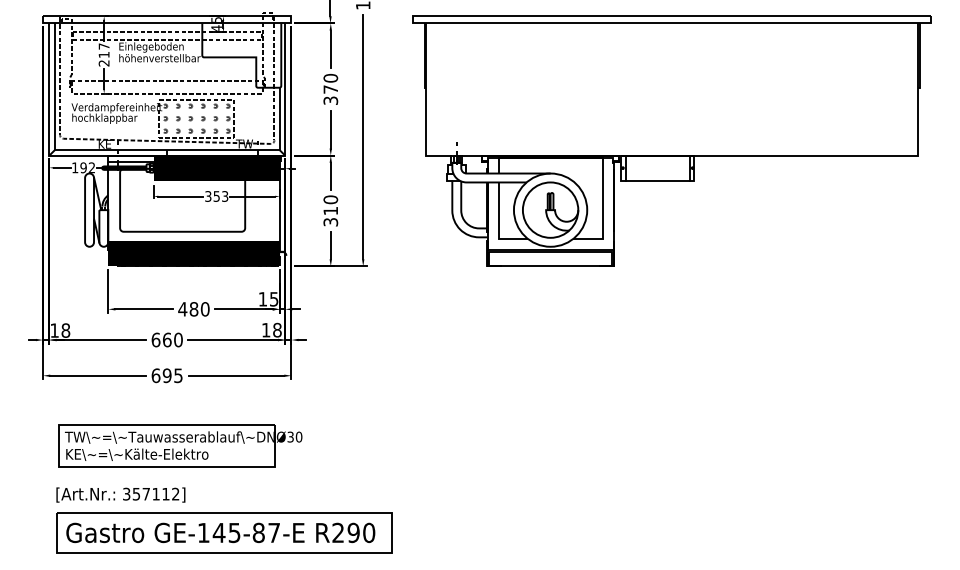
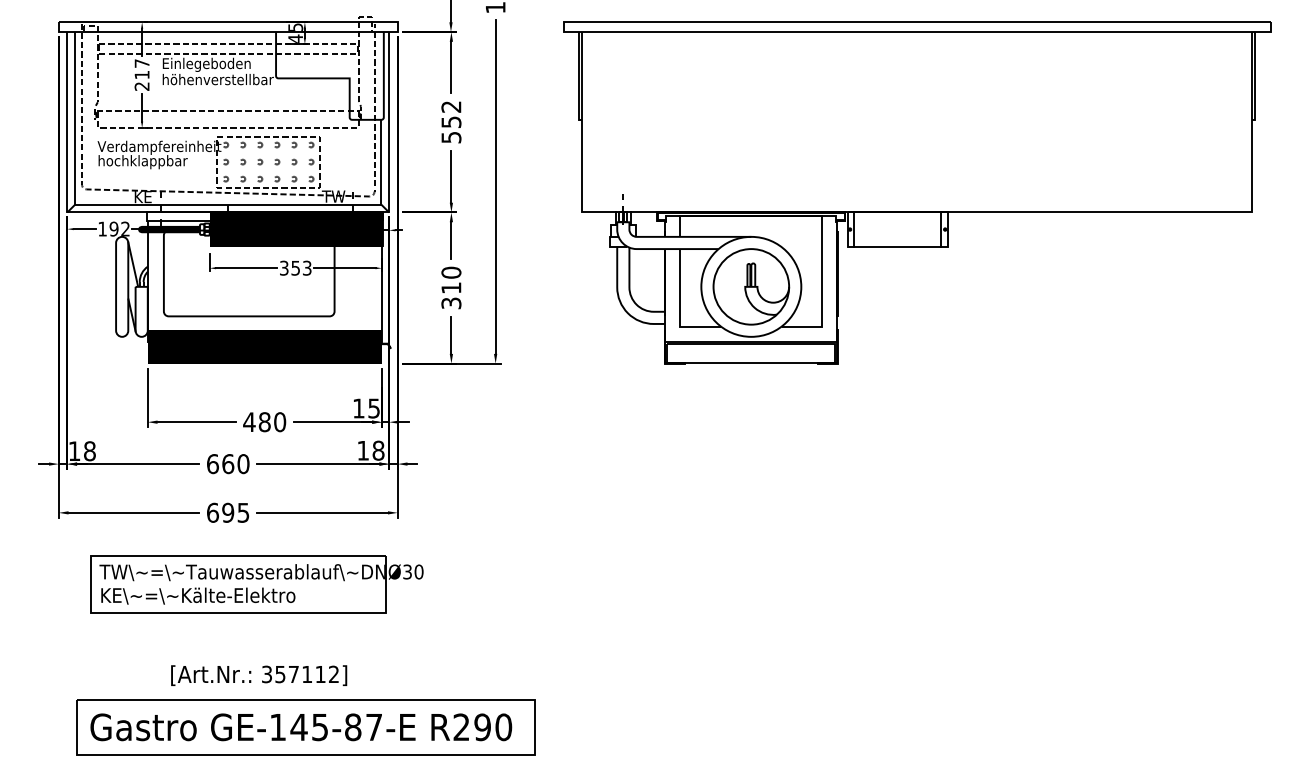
text: (330, 88) -> (450, 120), 370 -> 552
part: (180, 445) -> (257, 583), moved
text: (120, 494) -> (258, 674), moved

